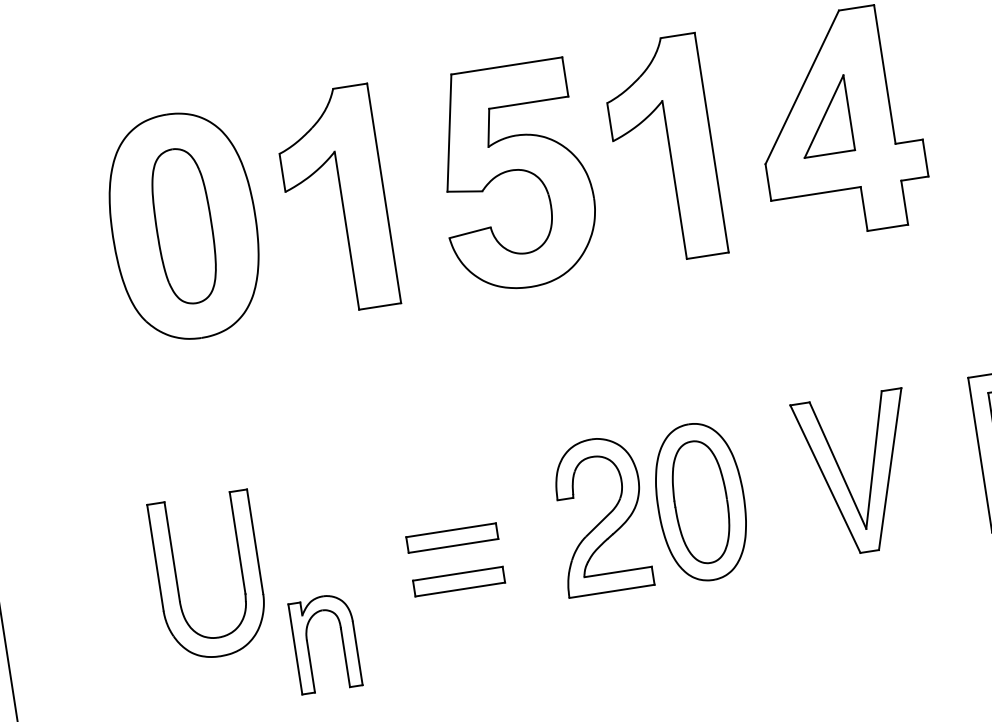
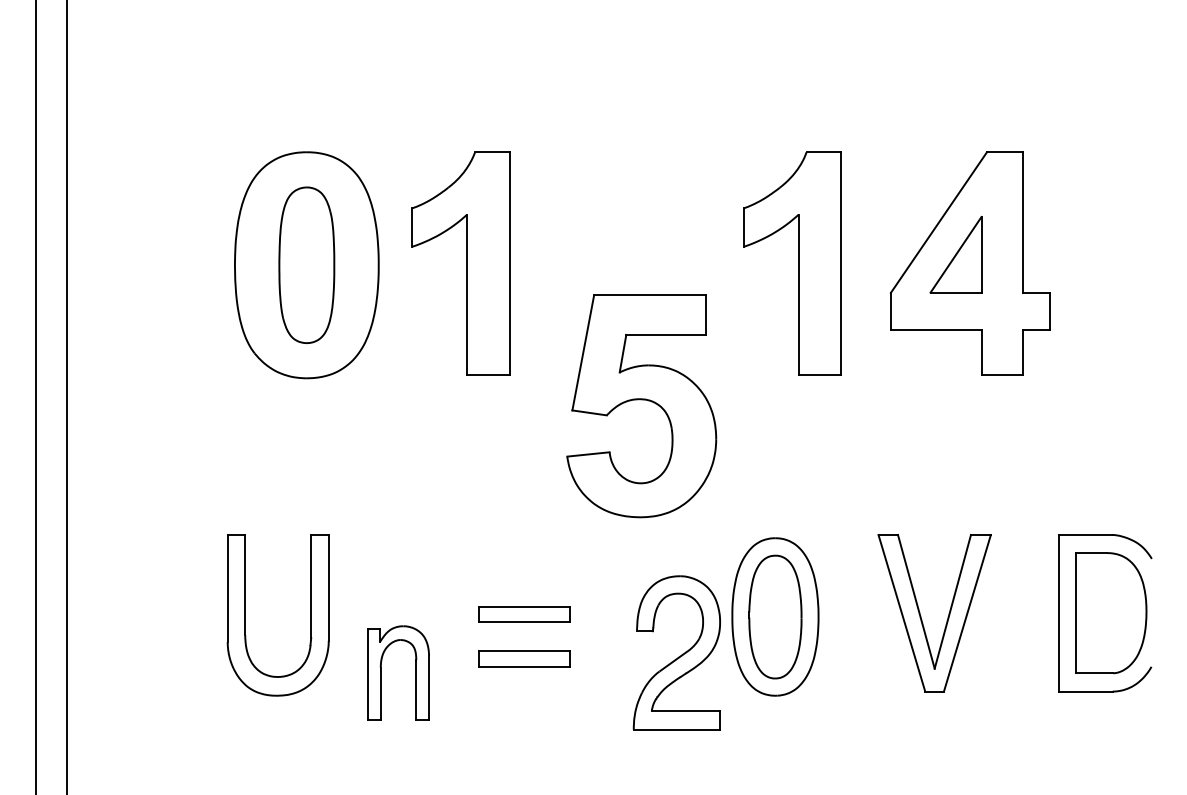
part: (515, 177) -> (641, 406), moved
part: (599, 515) -> (676, 652), moved
part: (308, 645) -> (381, 672), moved

